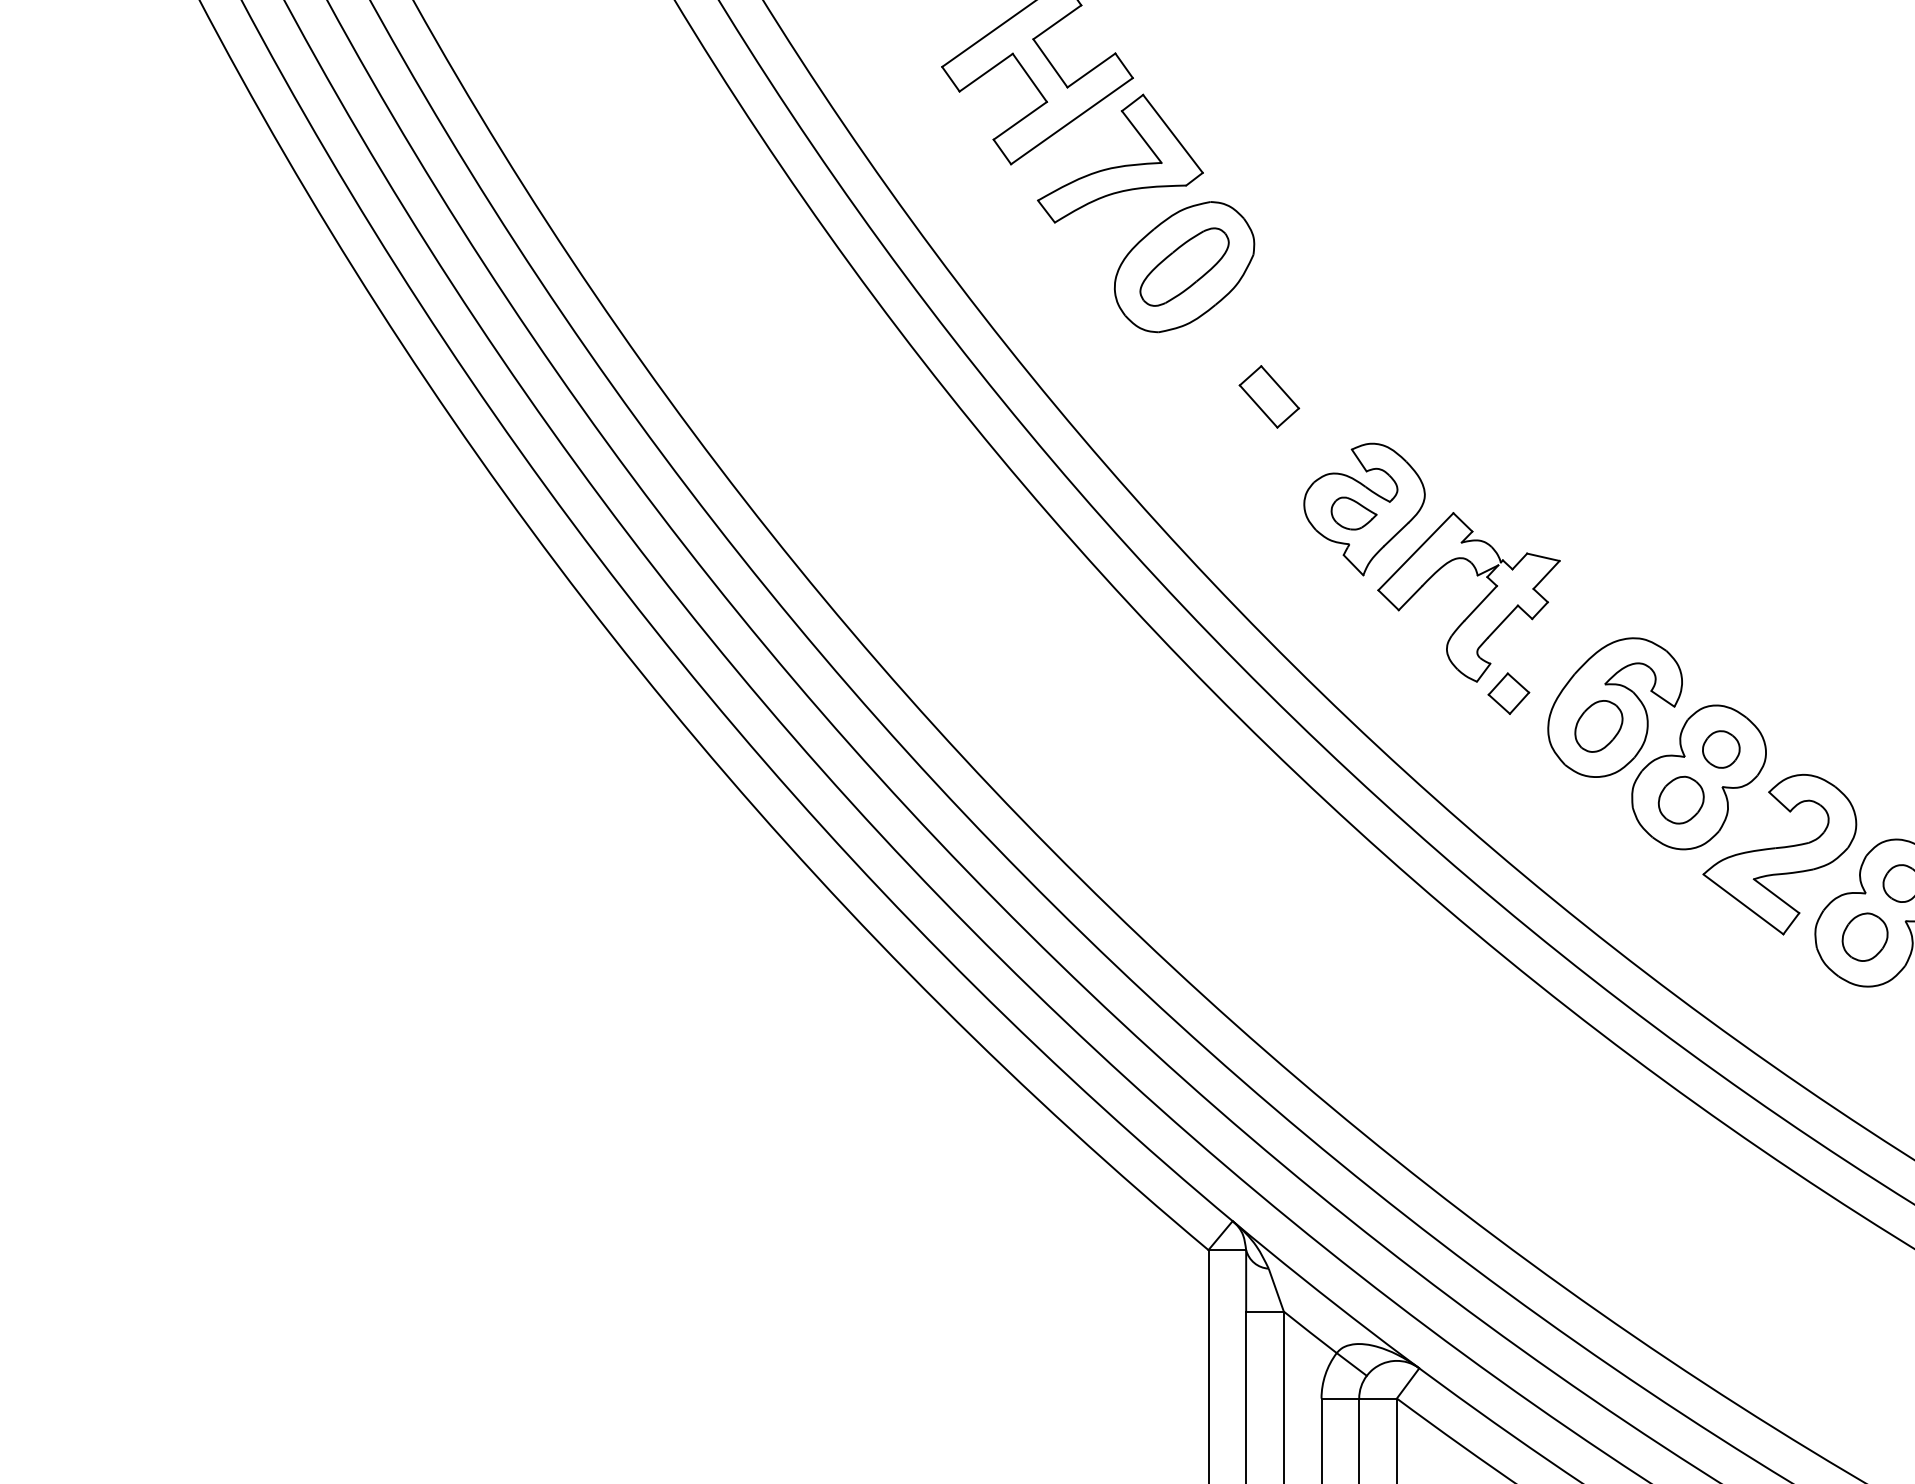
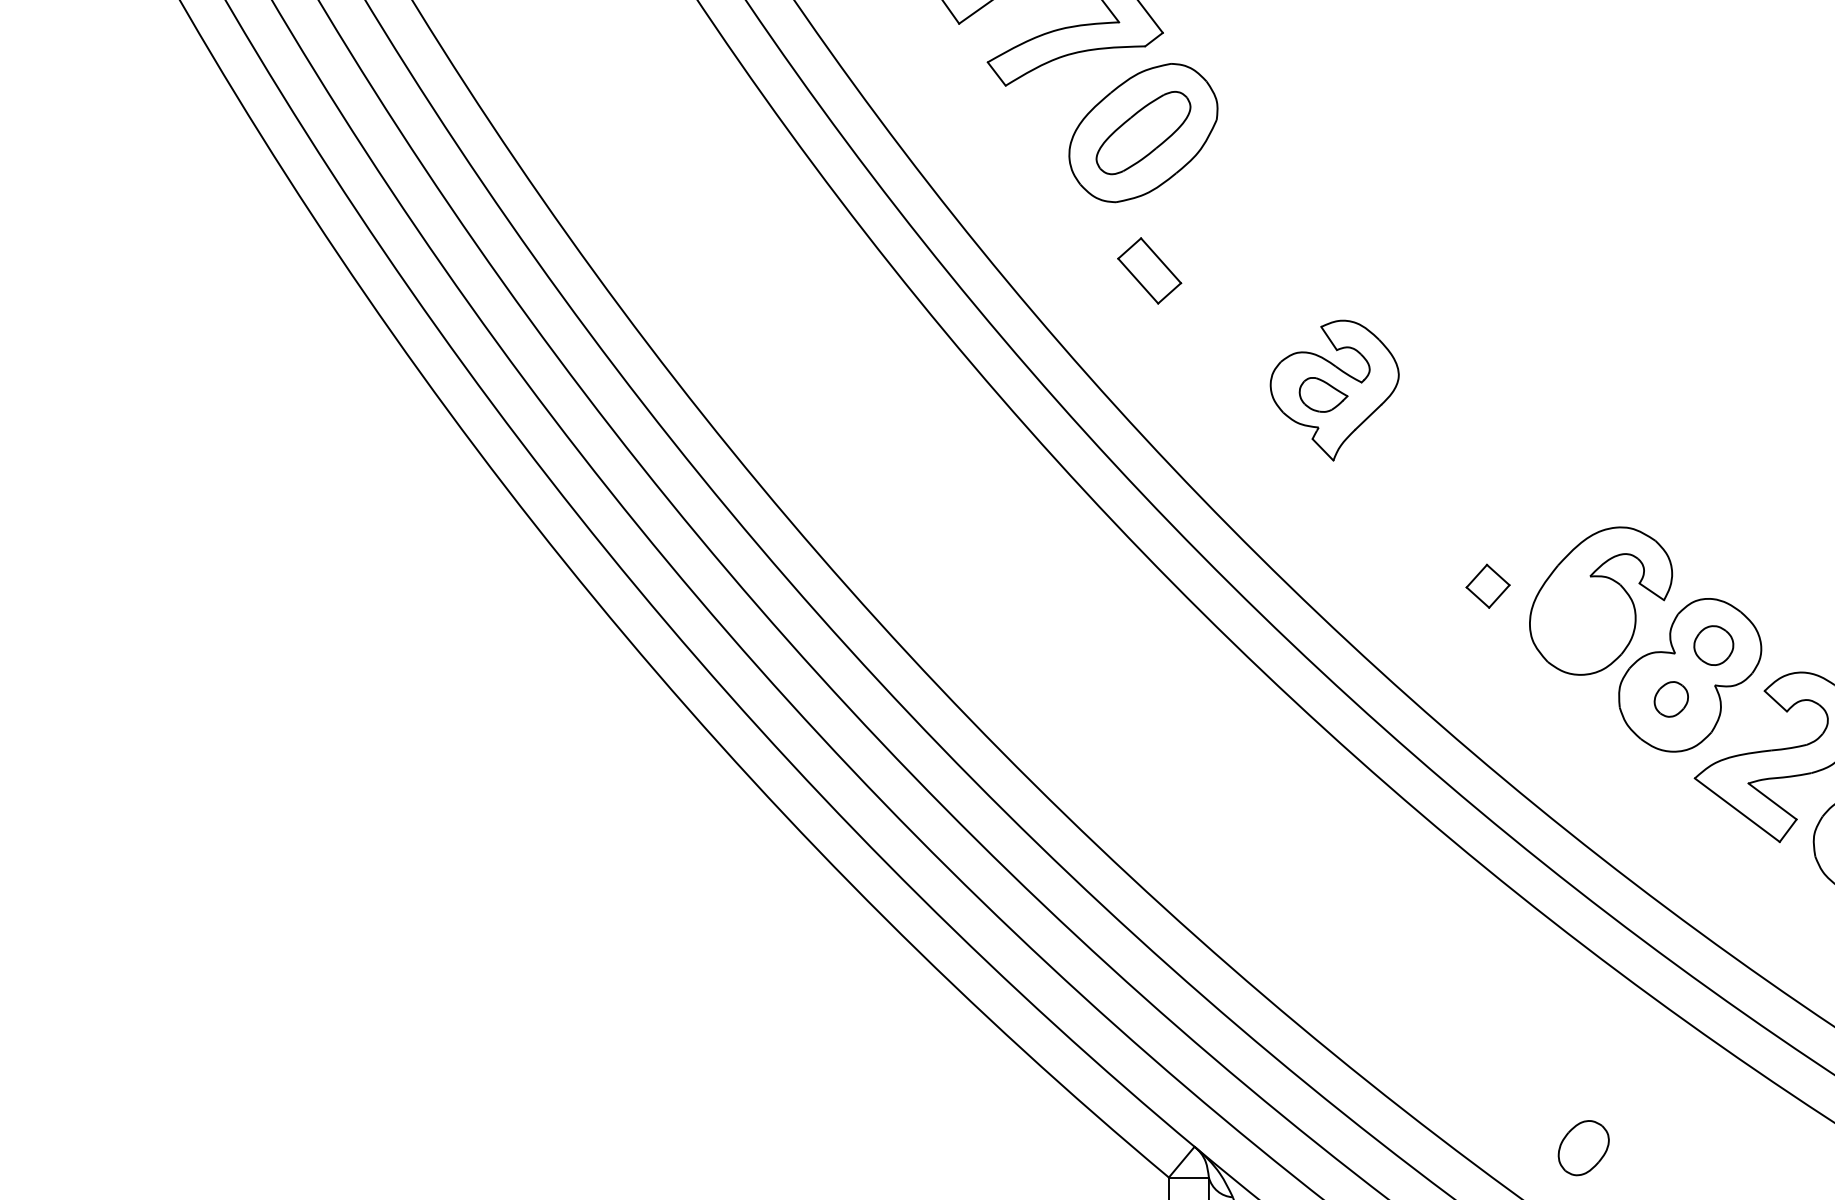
part: (1269, 396) -> (1149, 270), moved
part: (1477, 605) -> (1454, 492), removed
part: (1598, 726) -> (1583, 1148), moved
part: (1681, 799) -> (1671, 698), size x0.7

